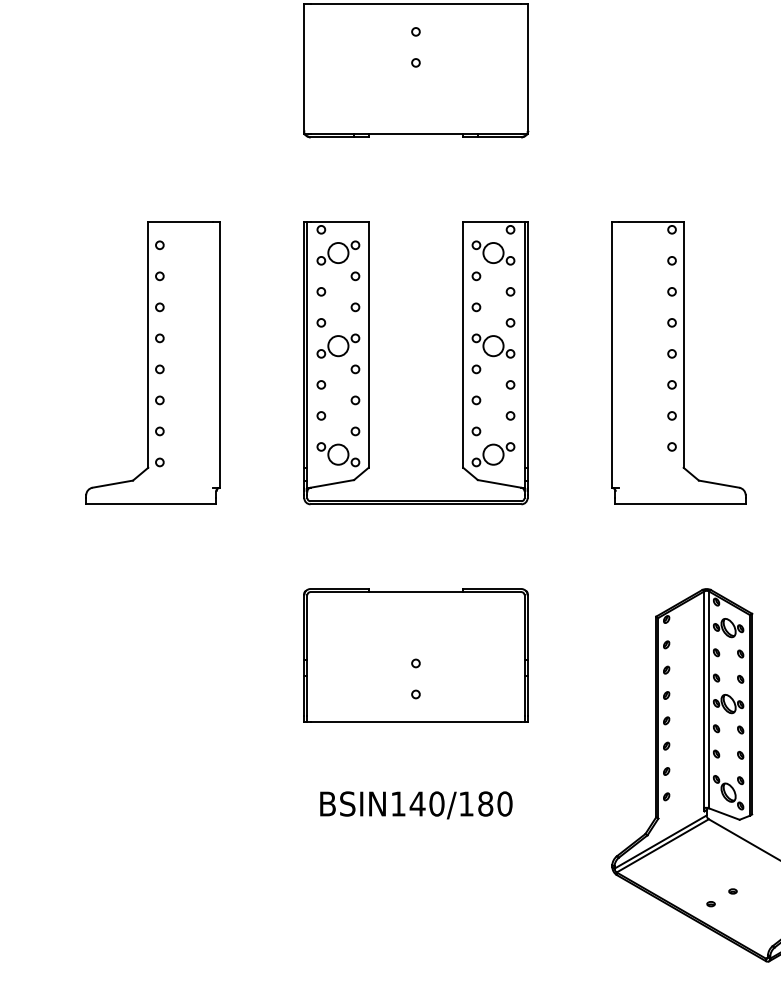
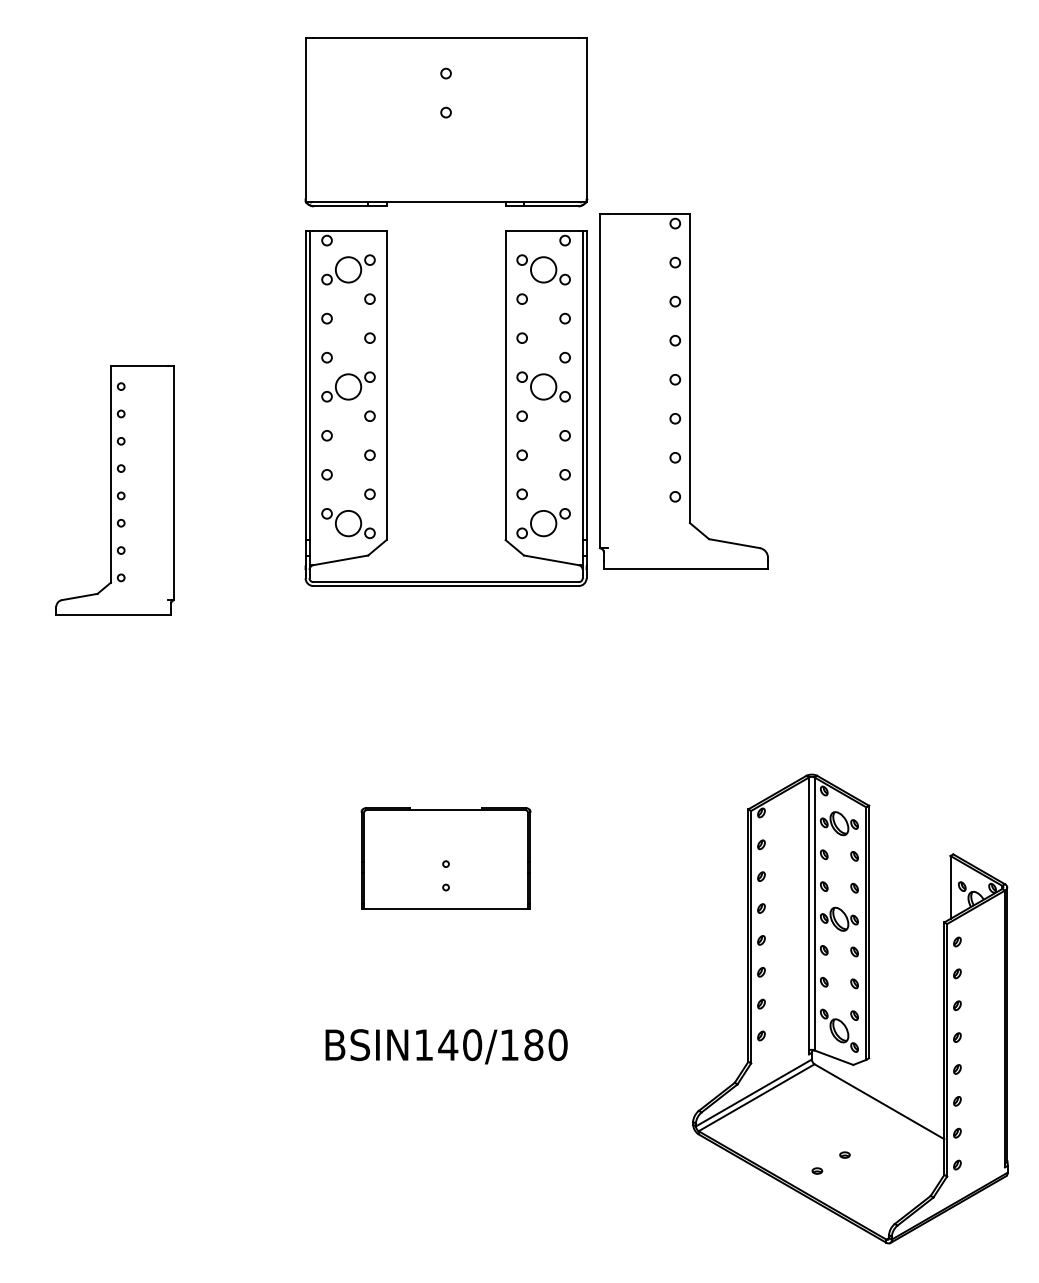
part: (152, 363) -> (114, 490), size x0.7
part: (369, 363) -> (387, 408), moved
part: (678, 363) -> (683, 391), moved
part: (415, 654) -> (445, 857), size x0.6

